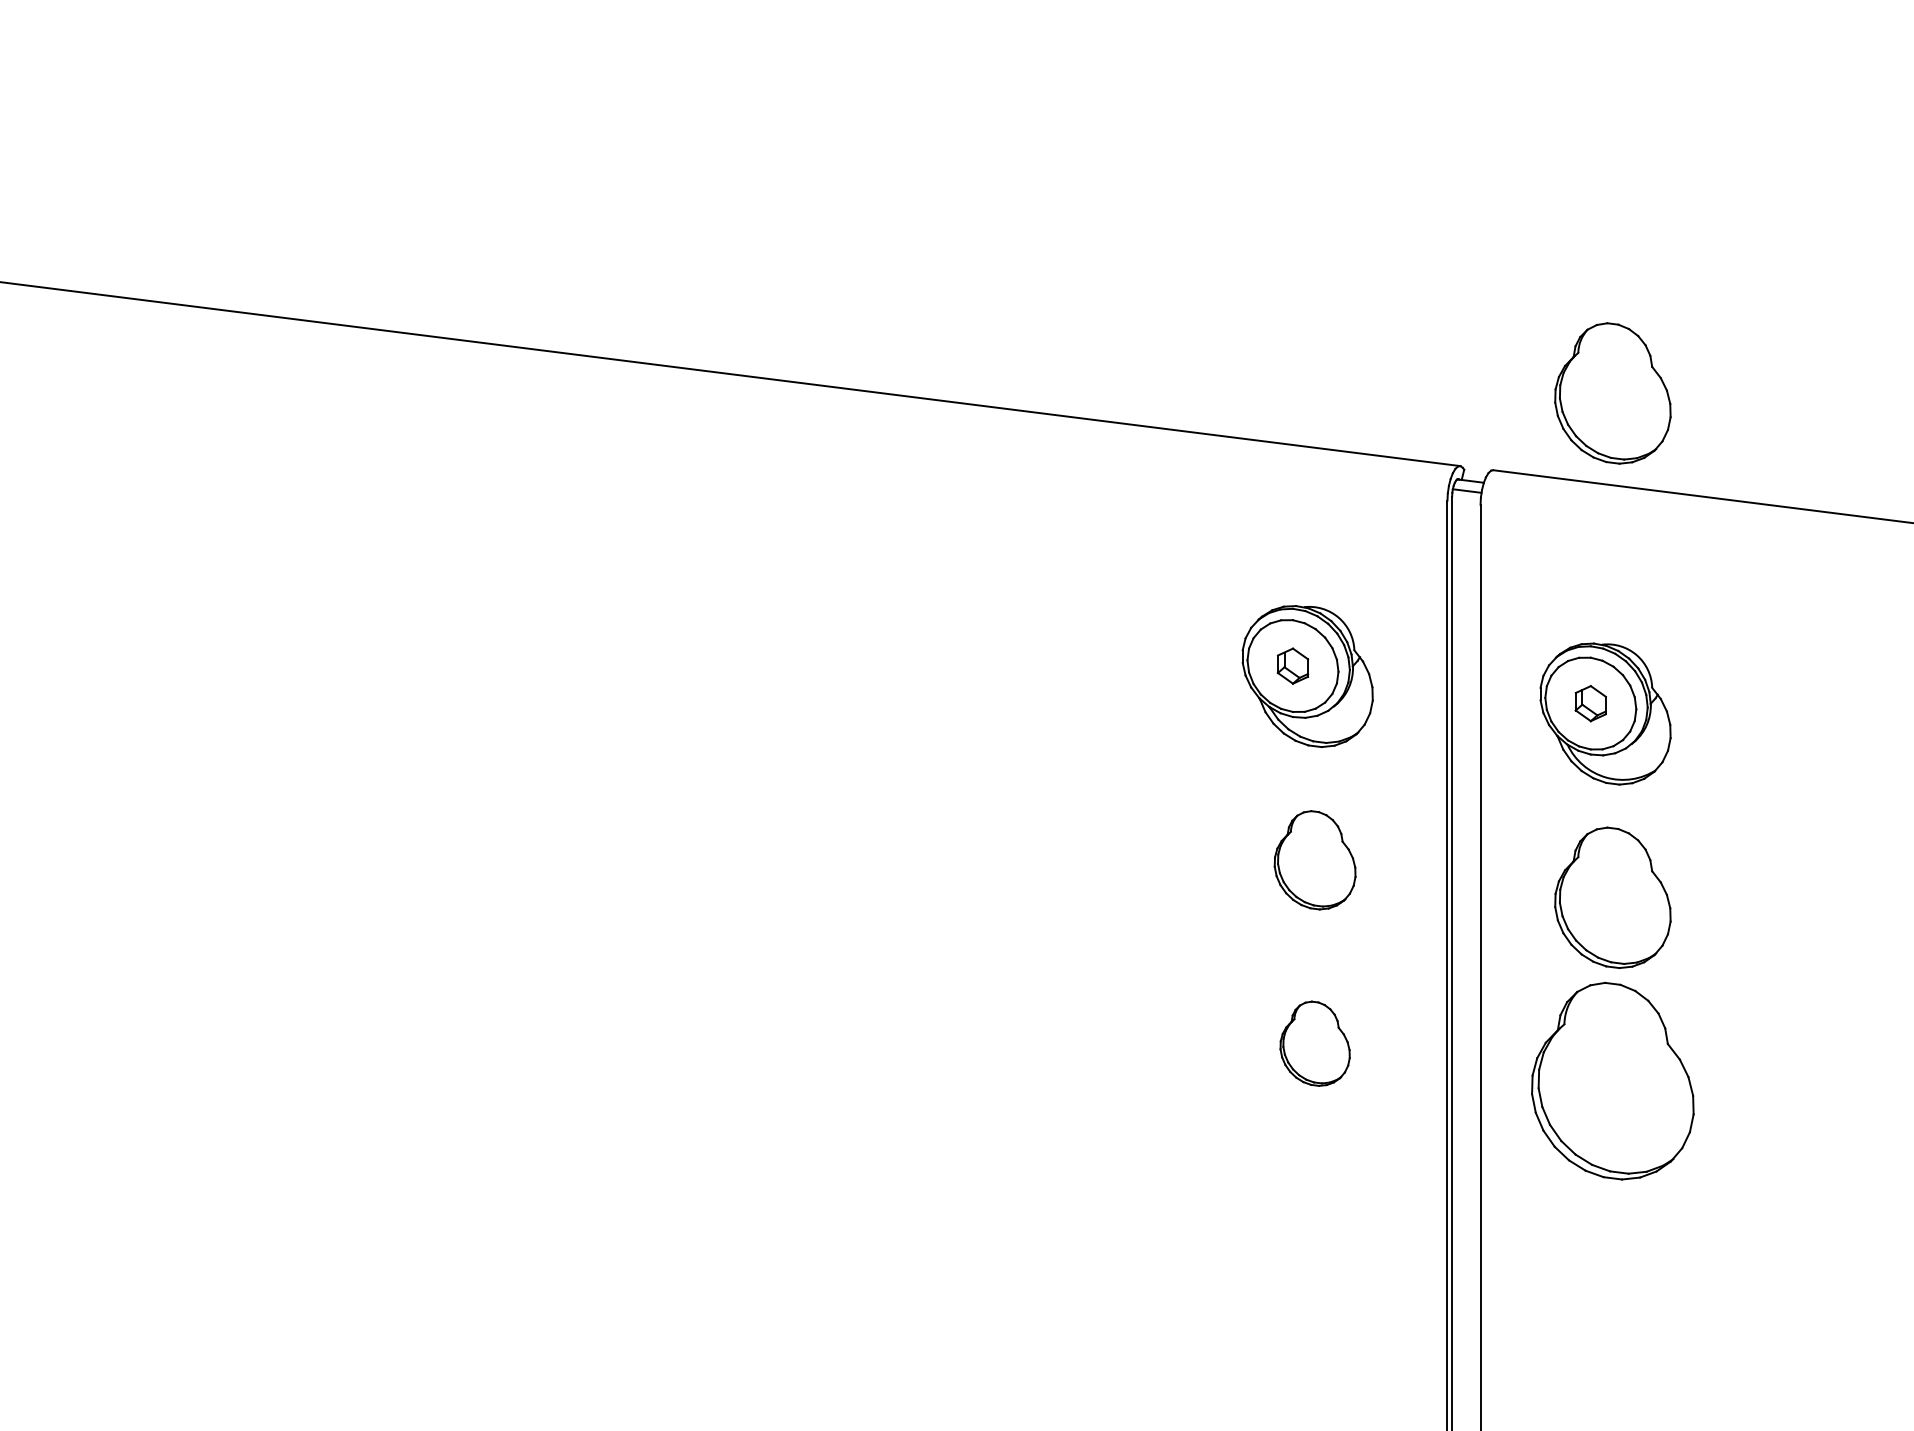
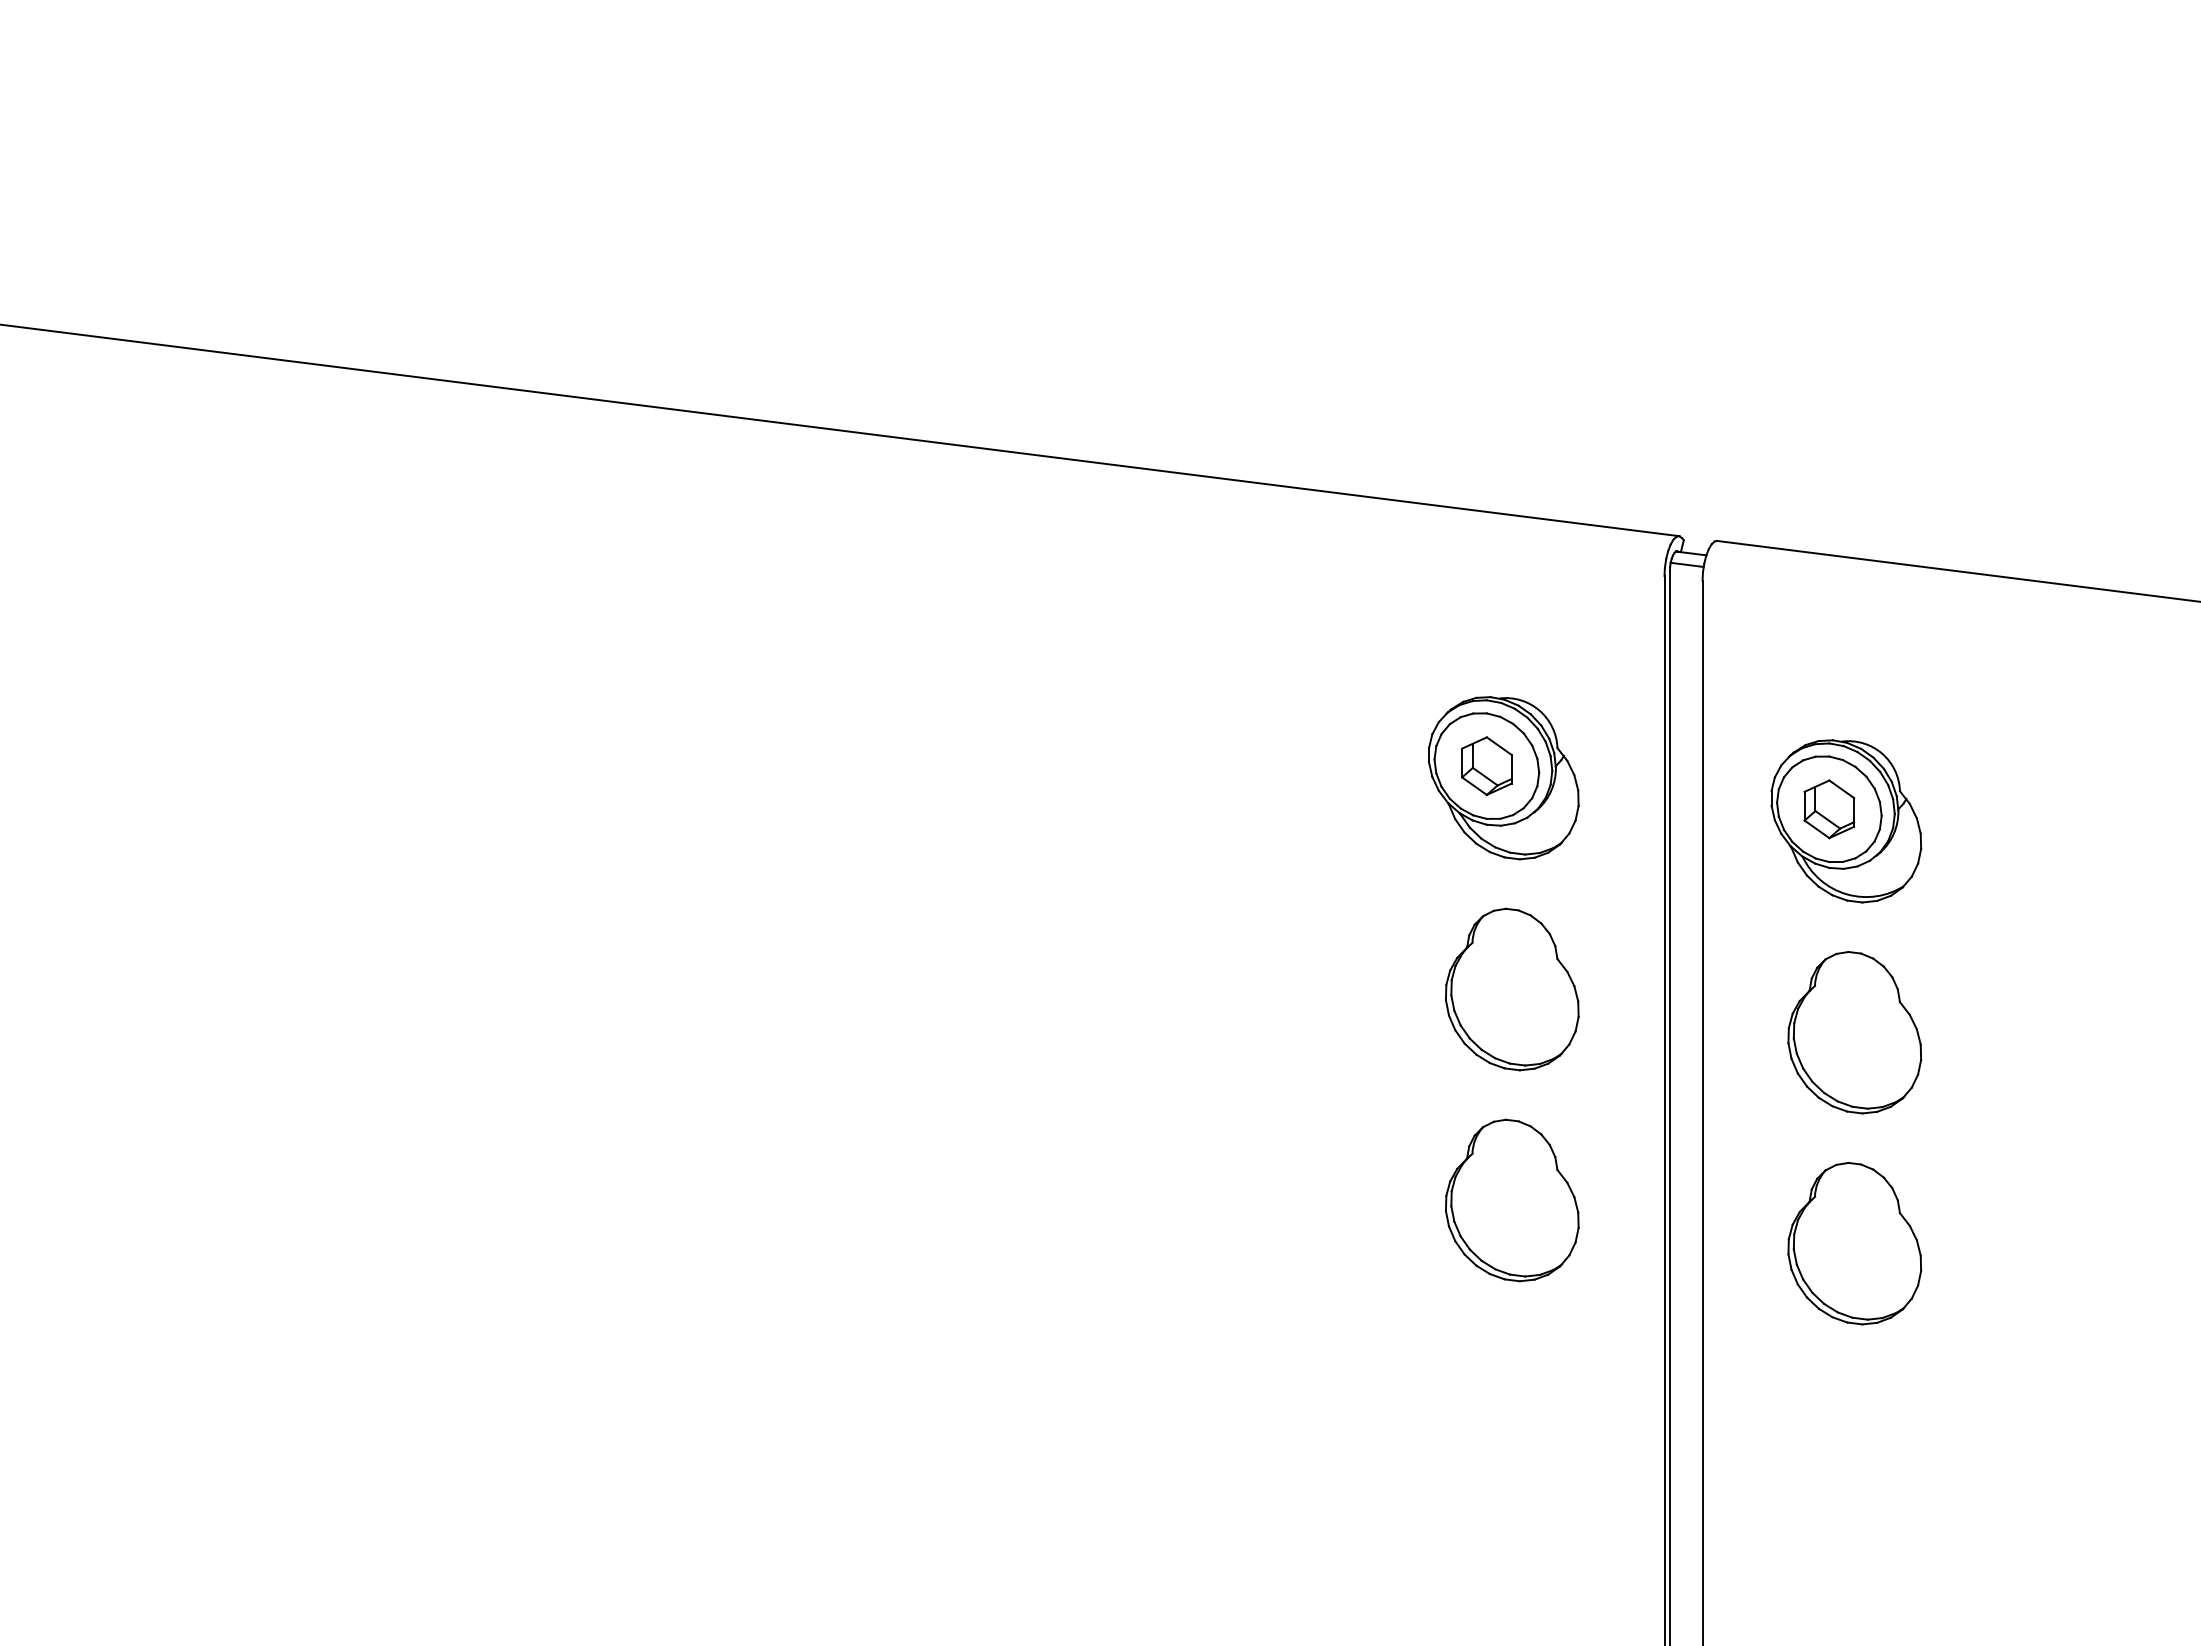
part: (1612, 393) -> (1854, 452), removed
part: (1292, 666) -> (1486, 766), size x1.43
part: (1590, 703) -> (1829, 809), size x1.43
part: (1315, 860) -> (1512, 989), size x1.43
part: (1315, 1043) -> (1512, 1200), size x1.67
part: (1612, 1081) -> (1854, 1243), size x0.71

